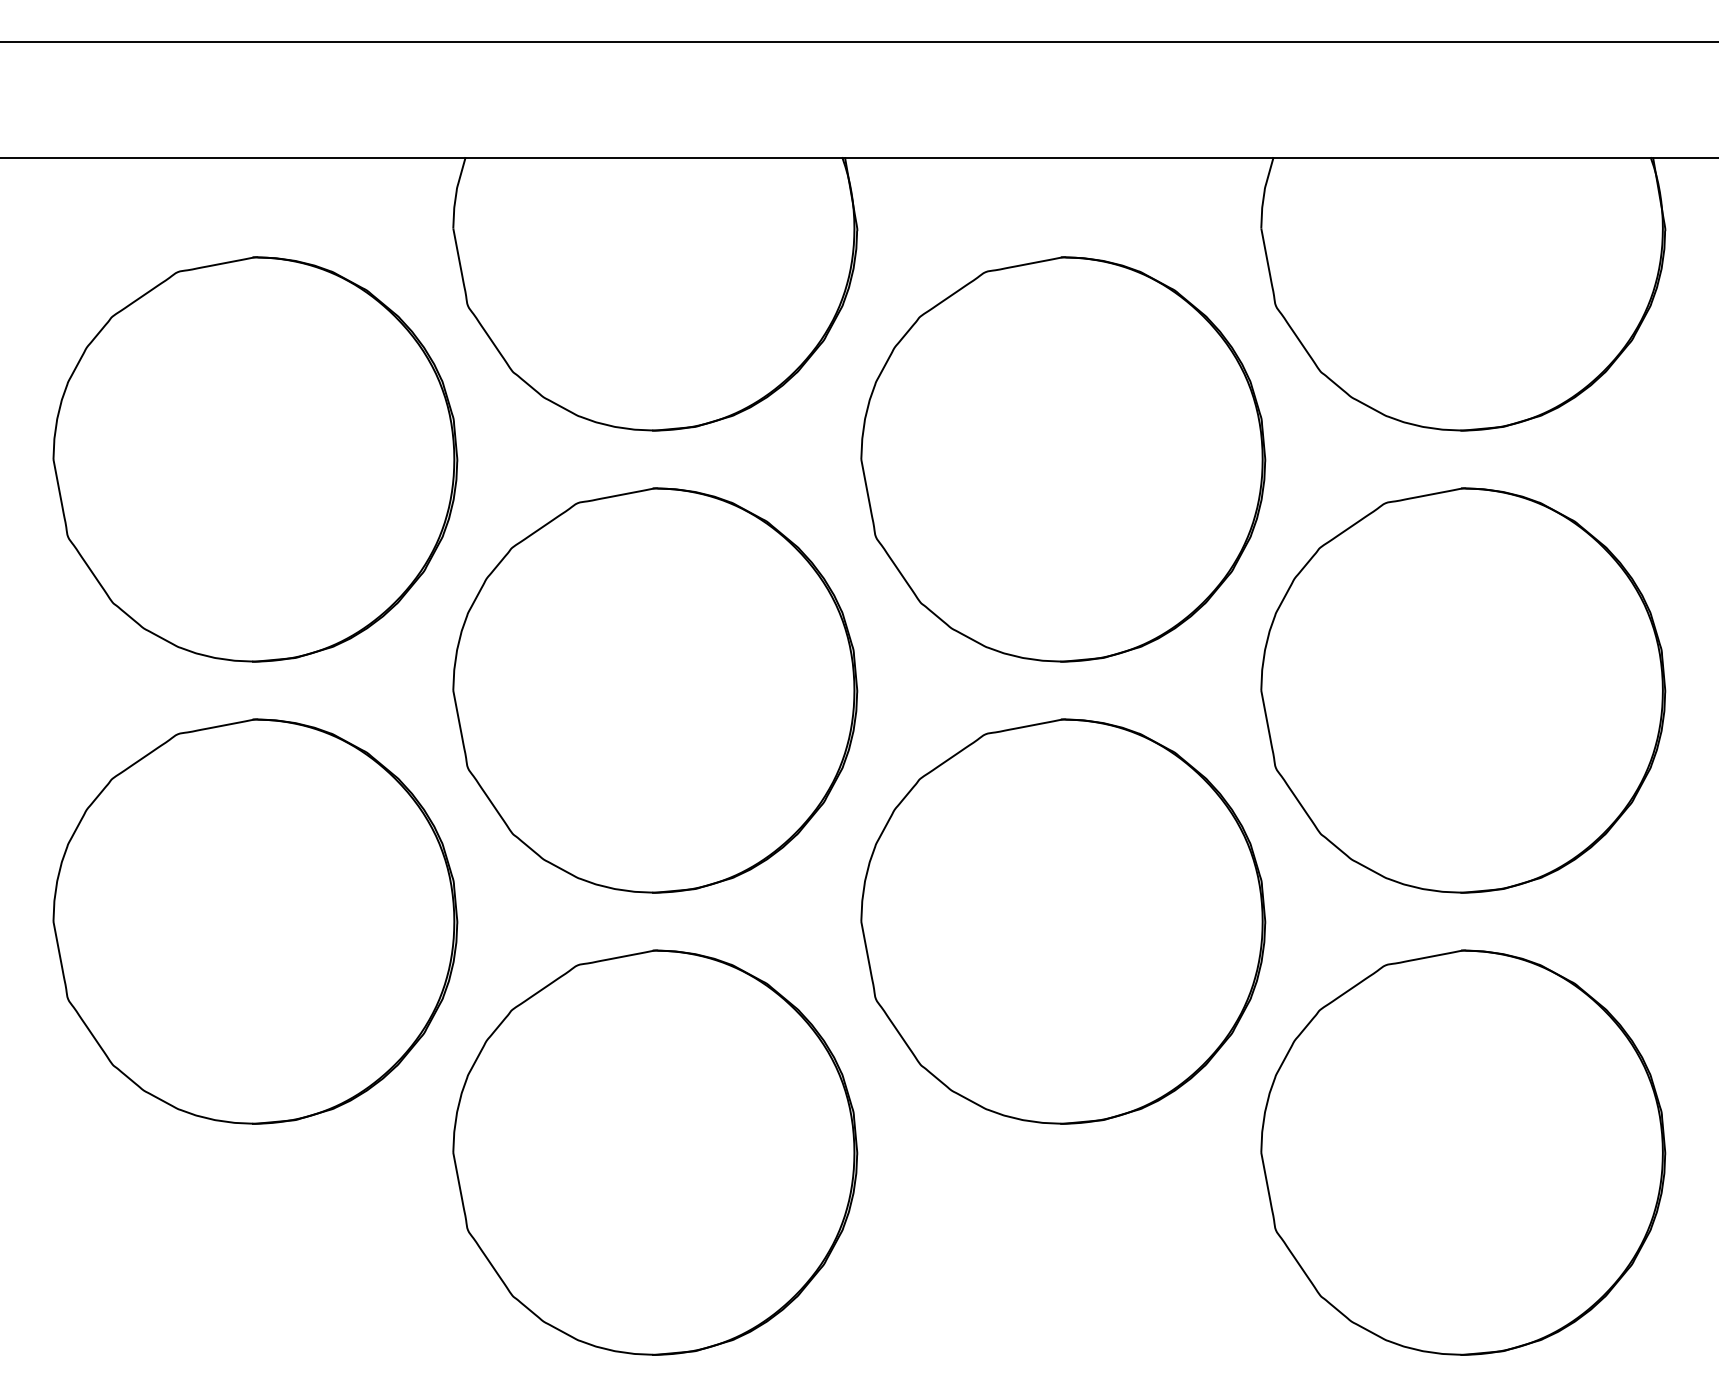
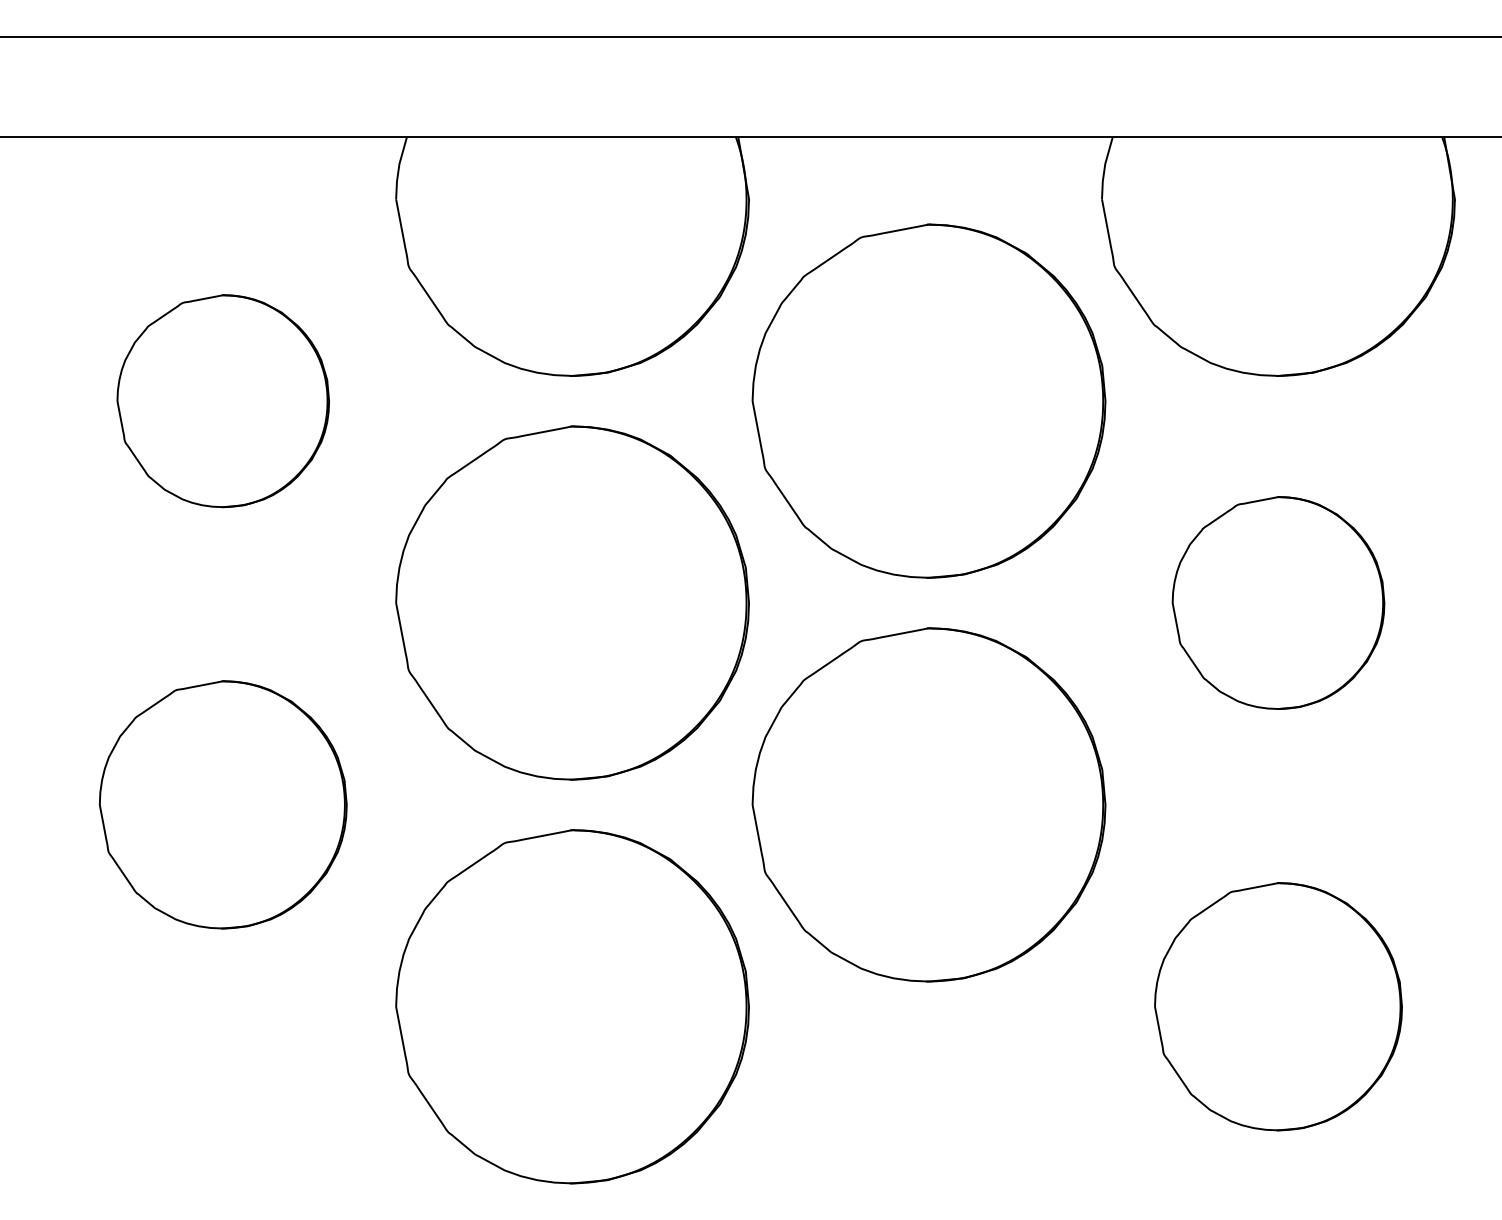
part: (255, 459) -> (223, 401), size x0.6
part: (1463, 690) -> (1278, 603), size x0.6
part: (255, 921) -> (223, 804), size x0.7
part: (1463, 1152) -> (1278, 1006), size x0.7

